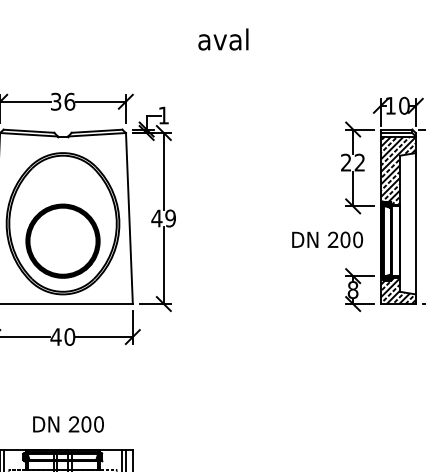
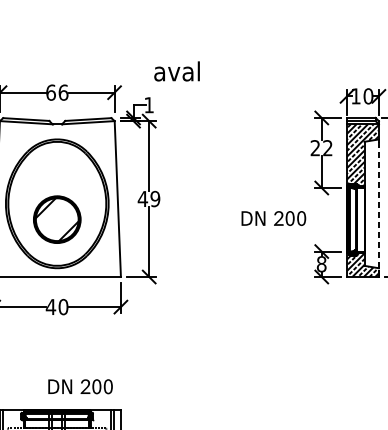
text: (223, 39) -> (177, 71), moved
text: (56, 101) -> (51, 92), 36 -> 66
line: (415, 226) -> (378, 206), solid -> dashed
text: (327, 239) -> (273, 218), moved
part: (62, 240) -> (56, 219), size x0.7
text: (68, 424) -> (80, 386), moved

